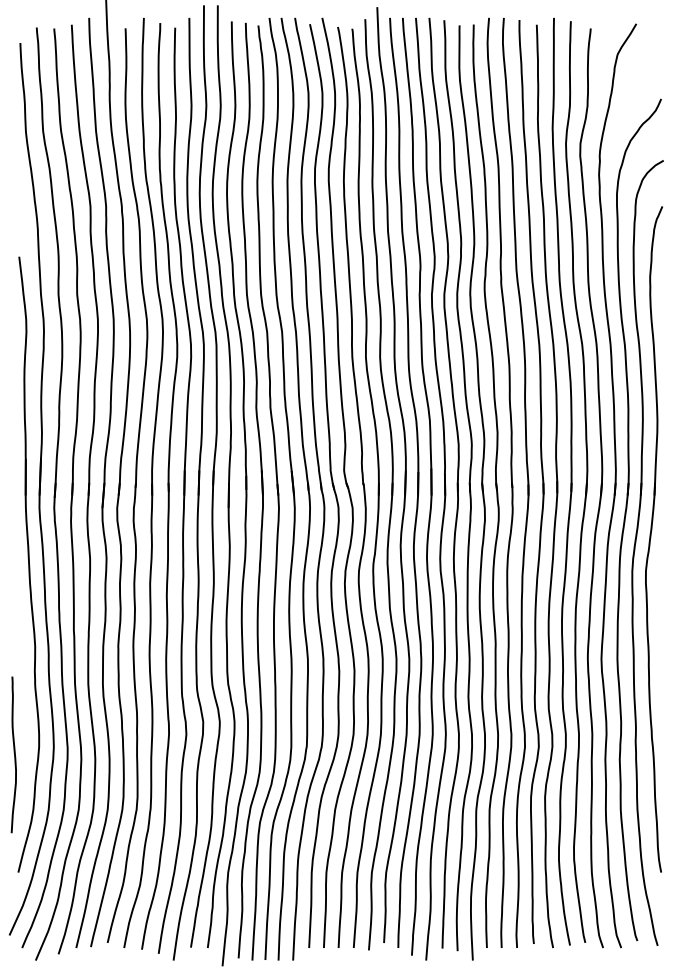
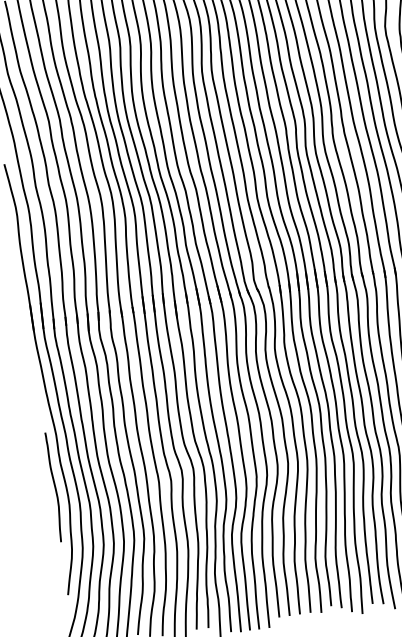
curve: (14, 754) -> (54, 486), moved

